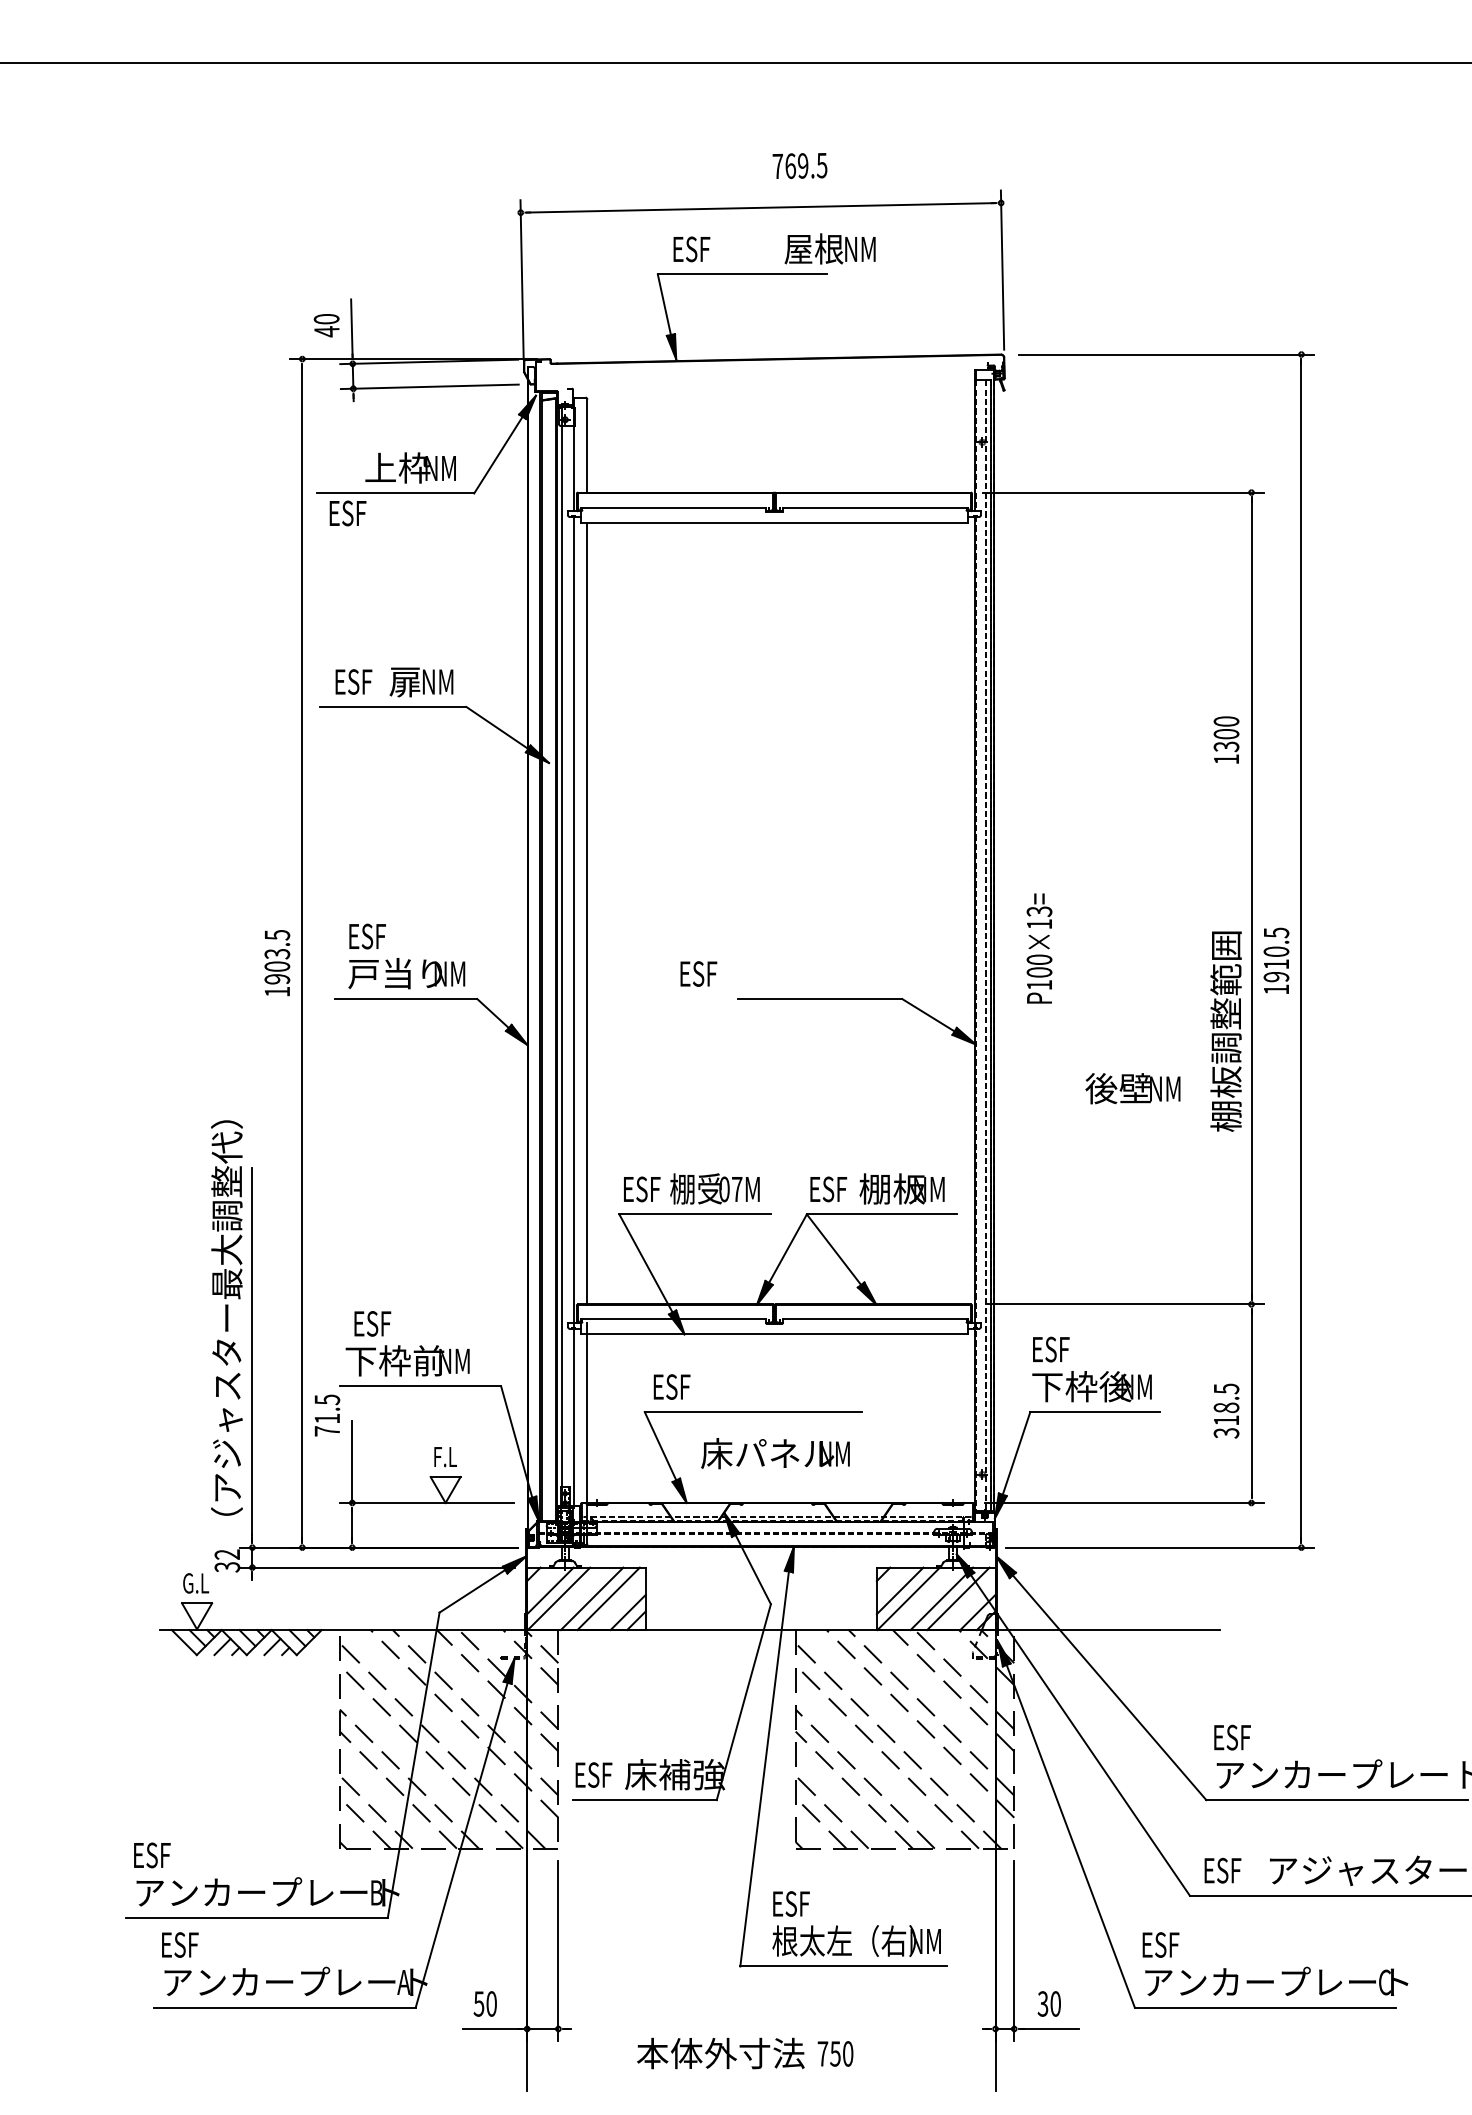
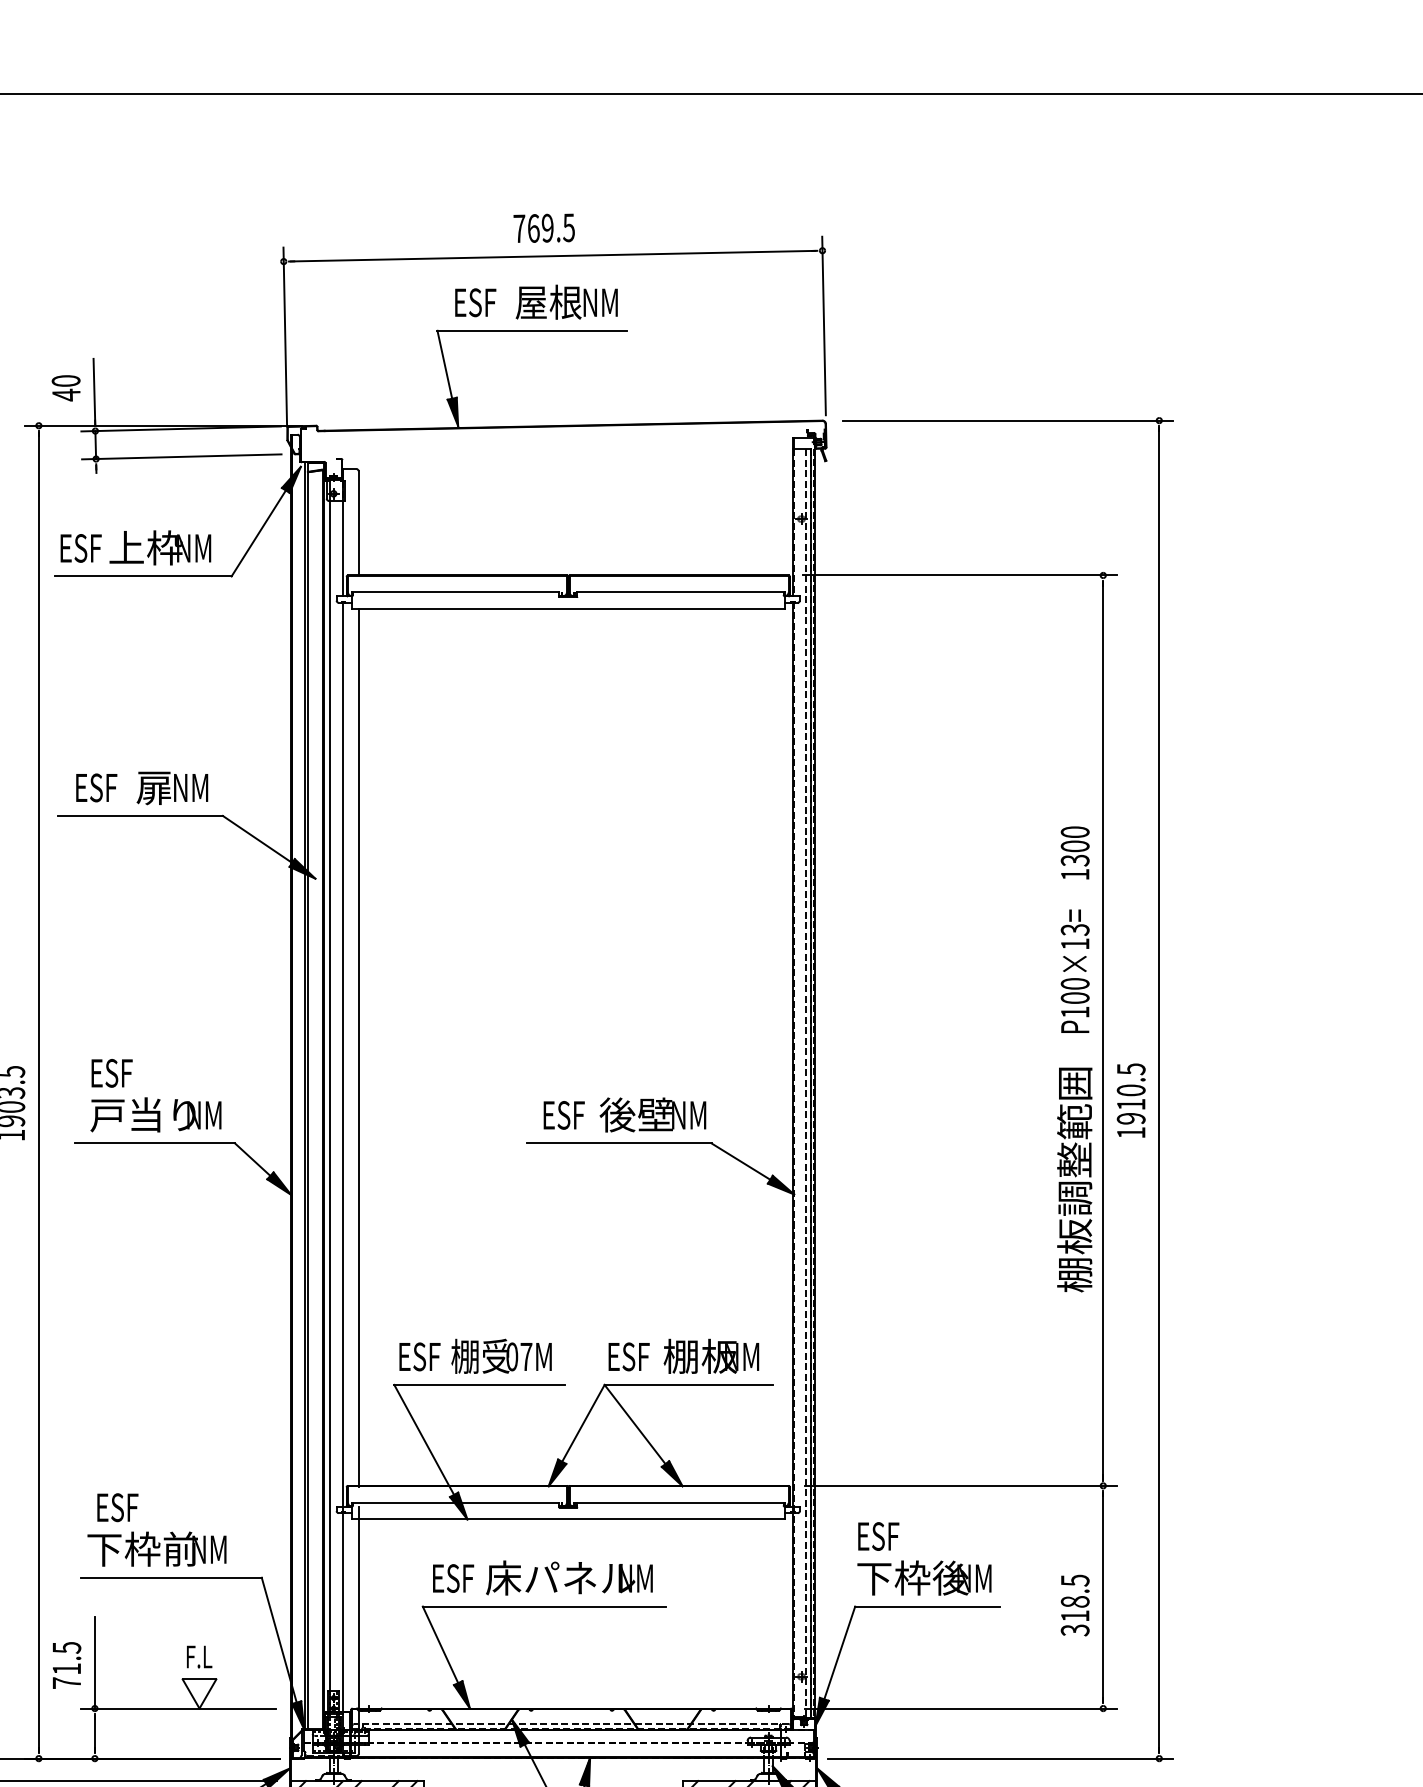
text: (799, 165) -> (543, 227), moved
text: (829, 248) -> (566, 301), moved
text: (347, 513) -> (80, 548), moved
text: (1039, 948) -> (1075, 971), moved
text: (698, 973) -> (563, 1114), moved
text: (1132, 1088) -> (652, 1114), moved
text: (327, 1415) -> (67, 1665), moved
text: (775, 1453) -> (569, 1577), moved

